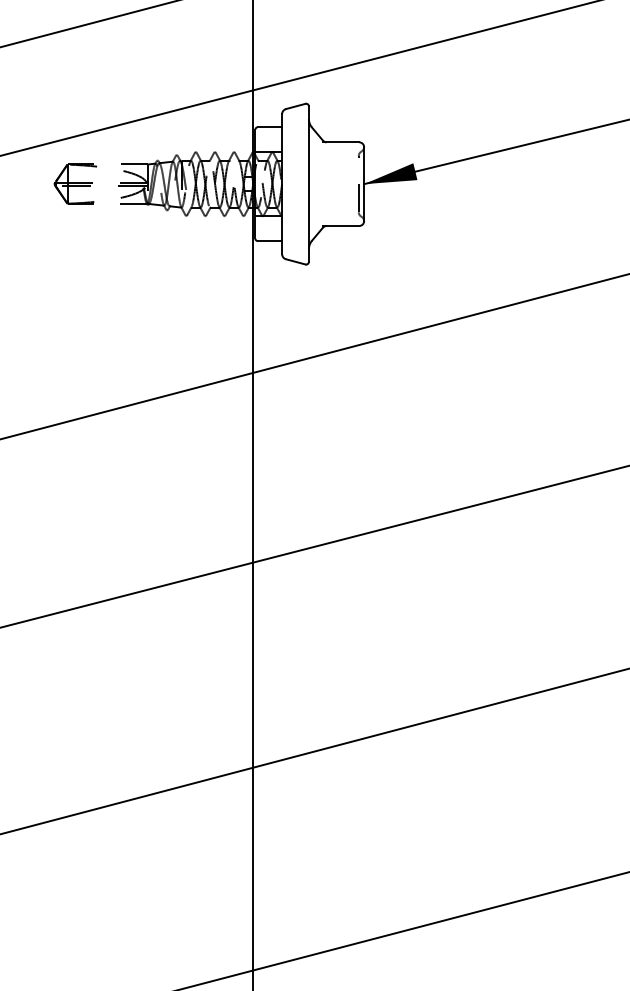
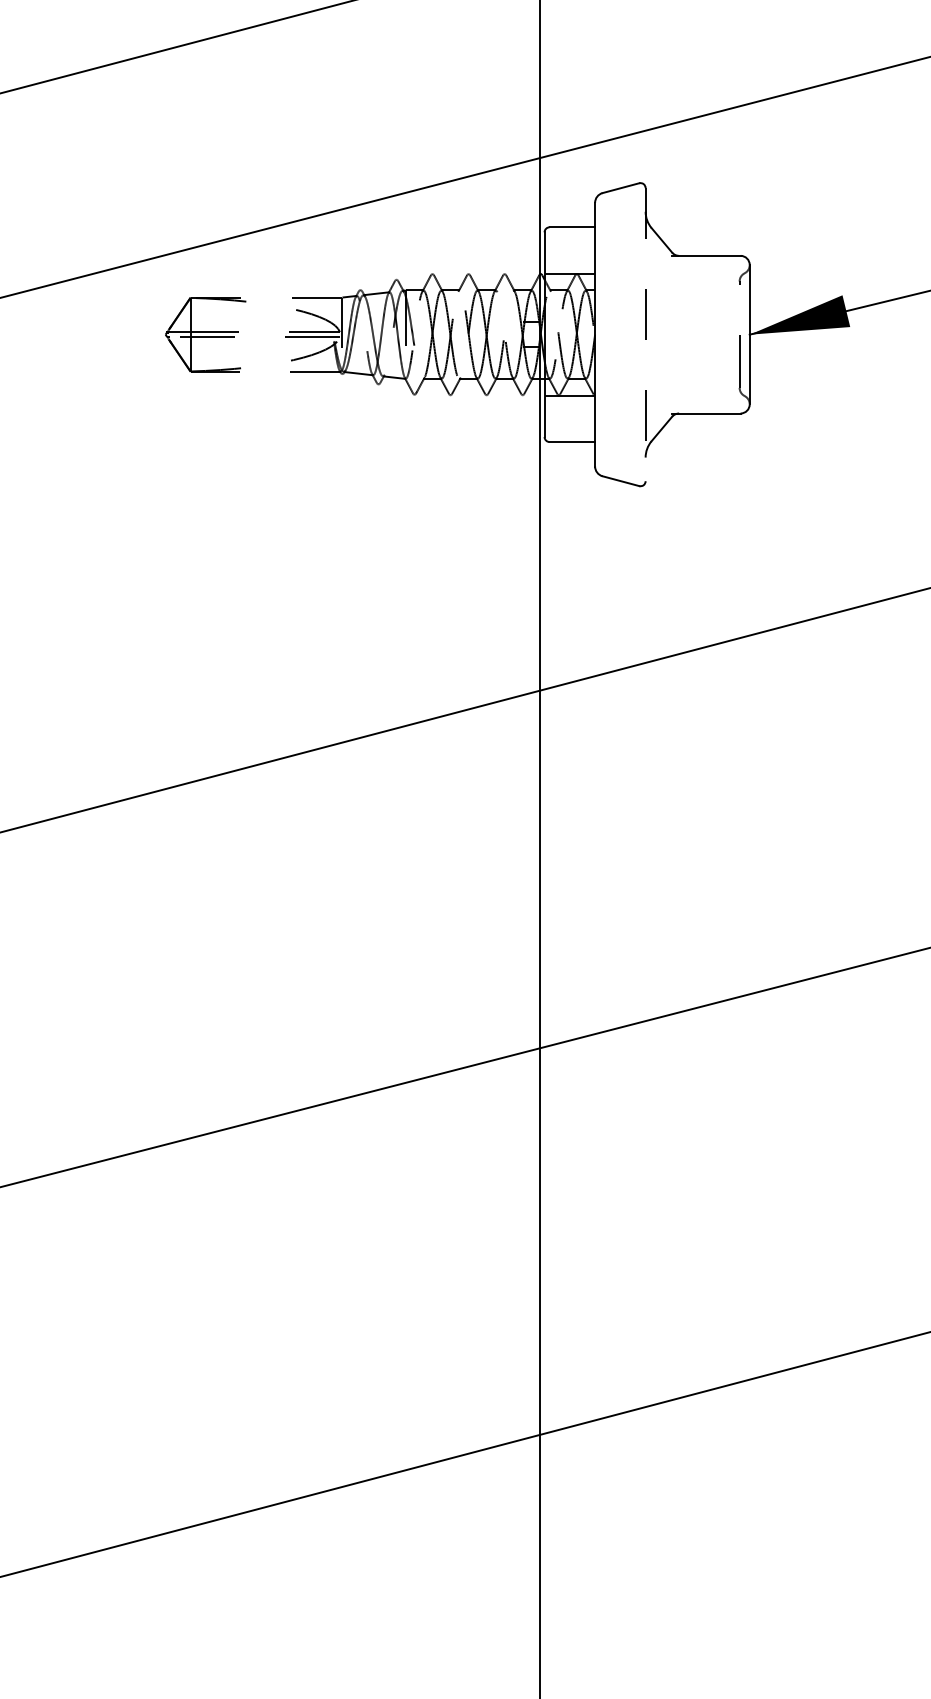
line: (308, 184) -> (644, 335), solid -> dashed

